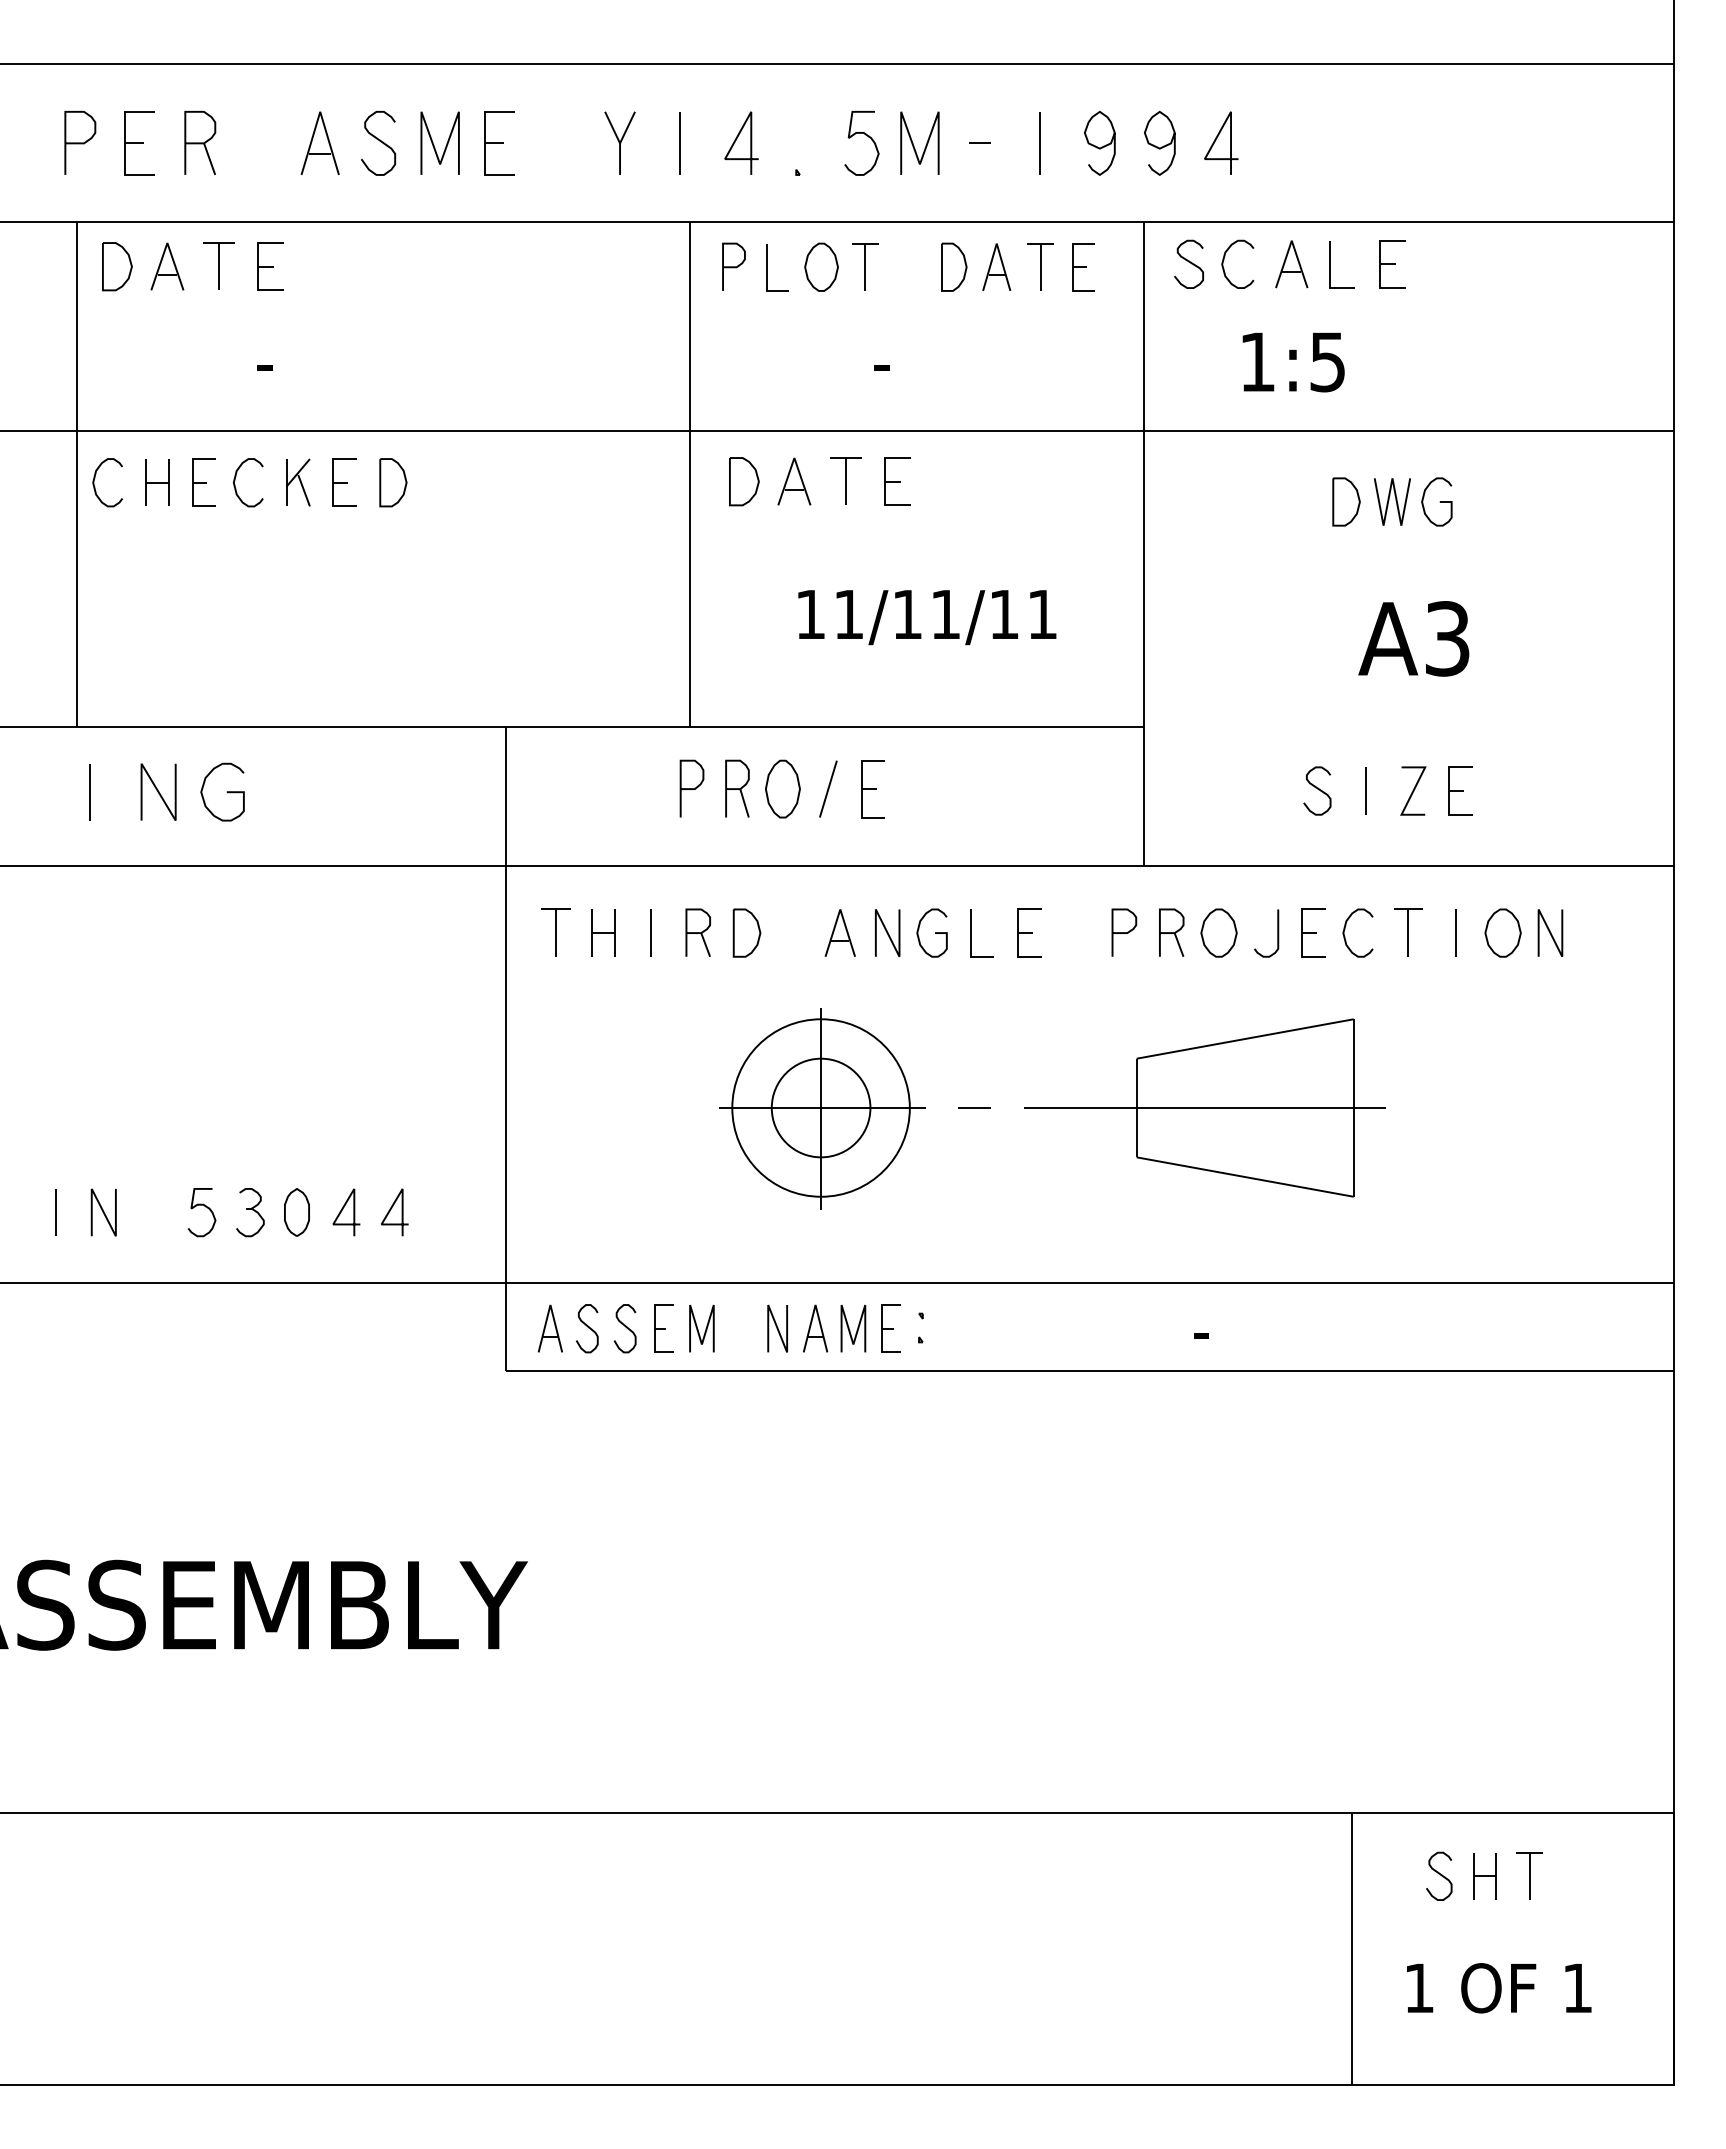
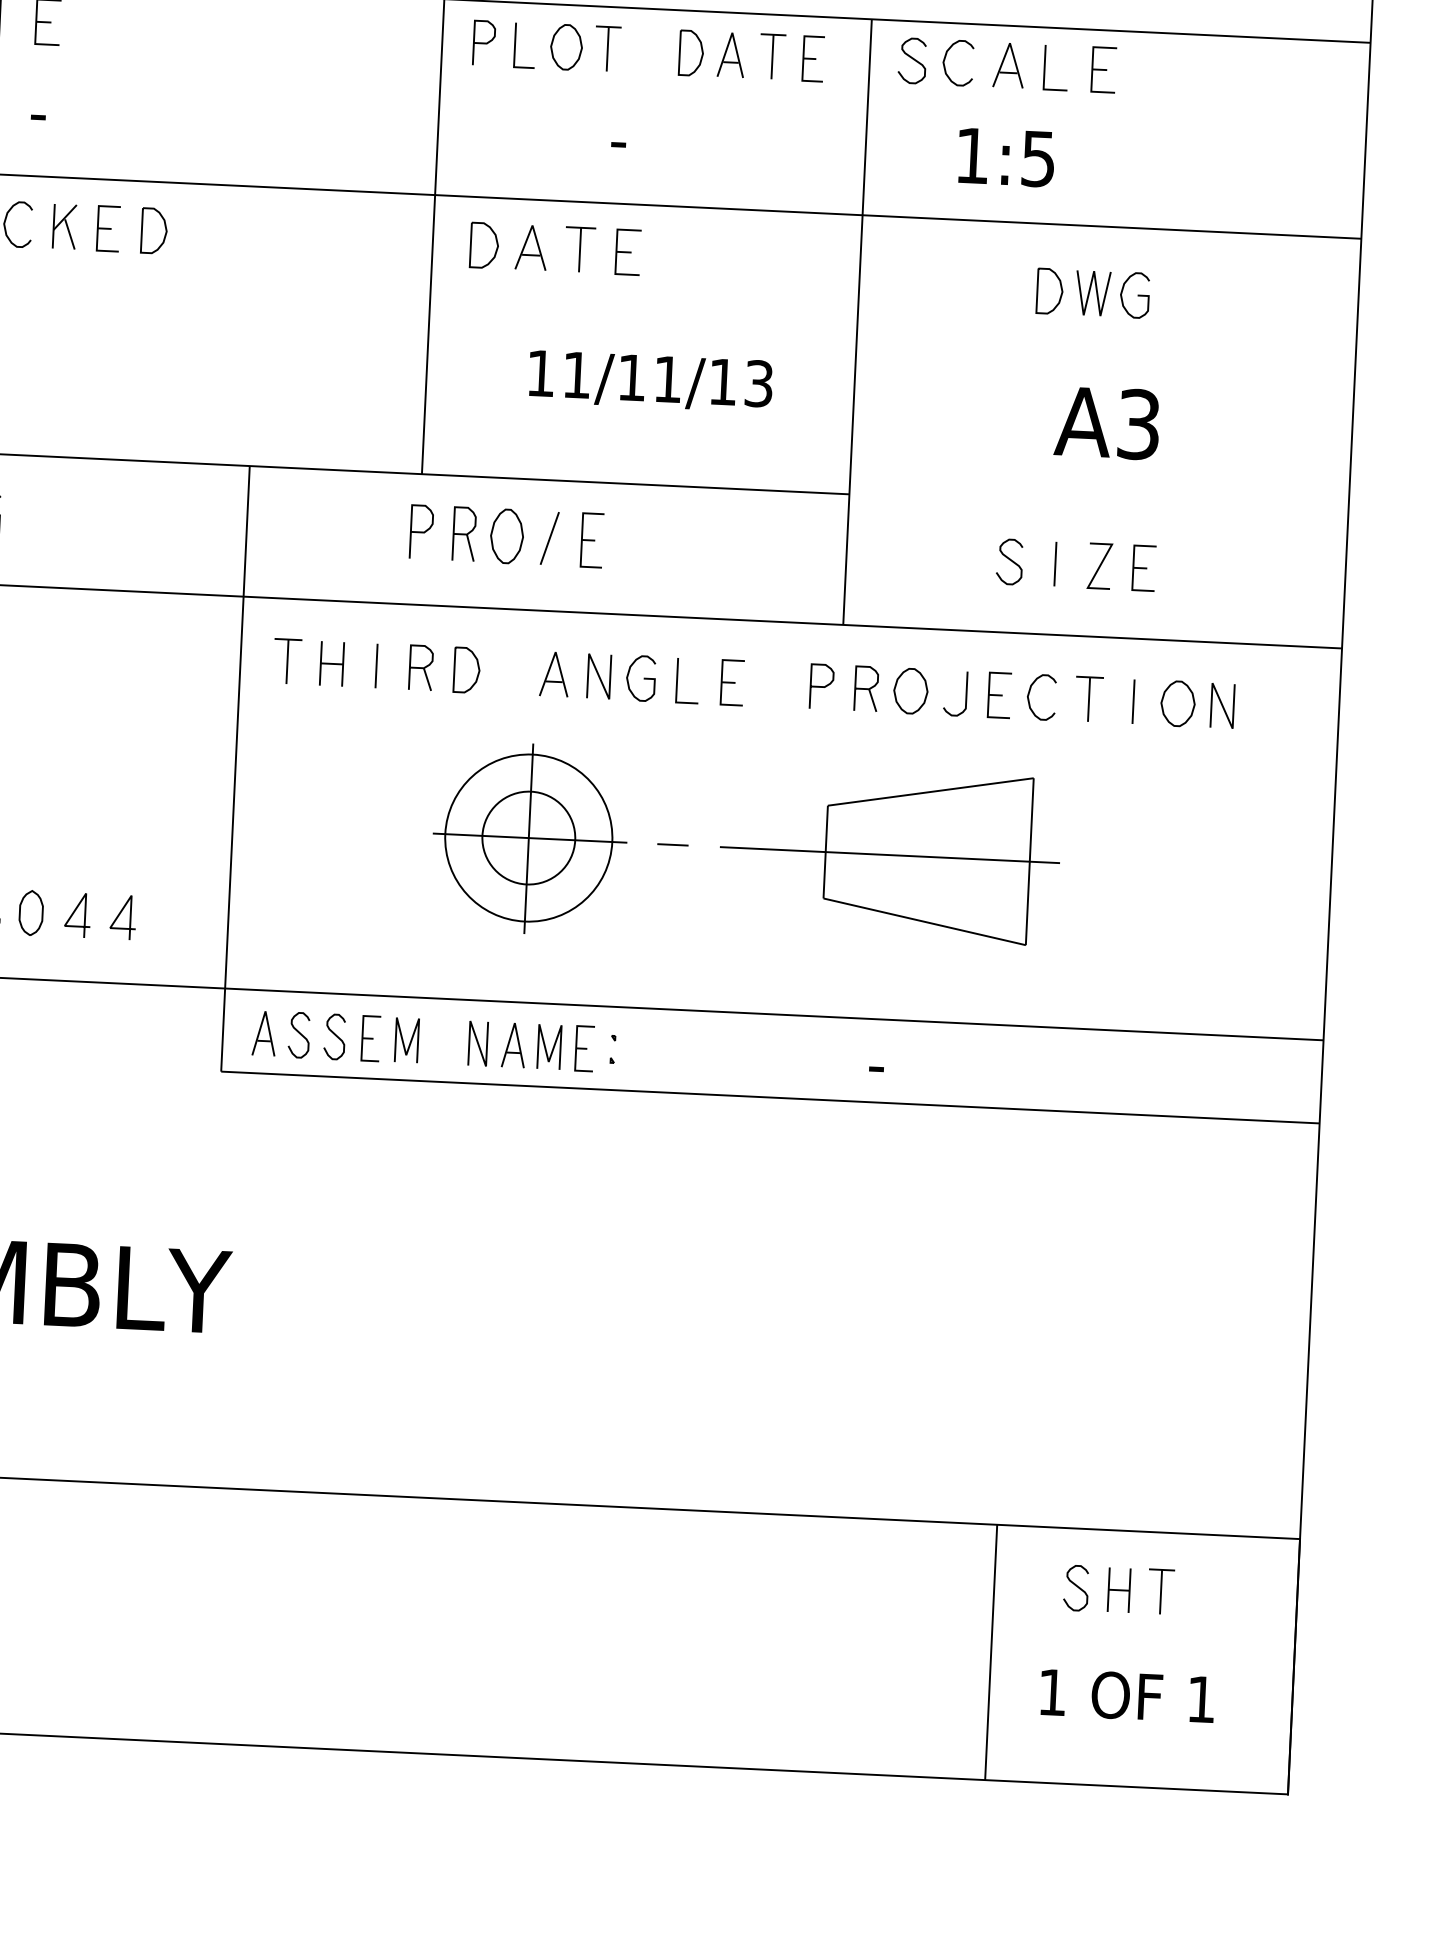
text: (1042, 614) -> (758, 383), 11/11/11 -> 11/11/13

